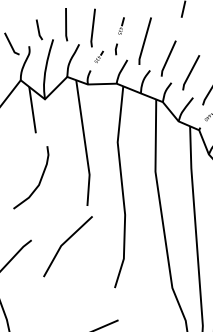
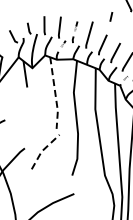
line: (85, 143) -> (55, 93), solid -> dashed
curve: (39, 177) -> (29, 112), removed
line: (64, 243) -> (43, 150), solid -> dashed

